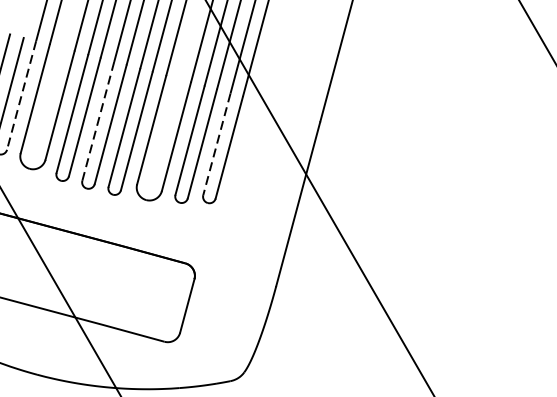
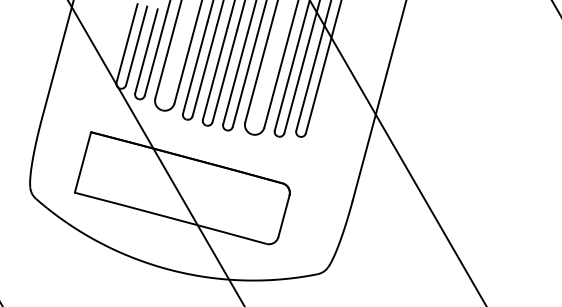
line: (20, 96) -> (155, 54), dashed -> solid
line: (98, 122) -> (215, 74), dashed -> solid
line: (216, 144) -> (306, 91), dashed -> solid

